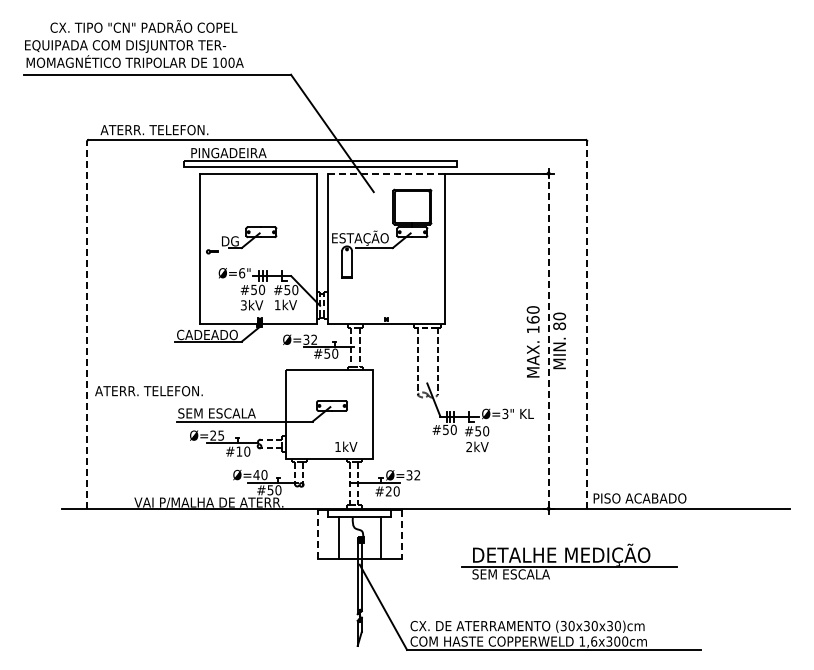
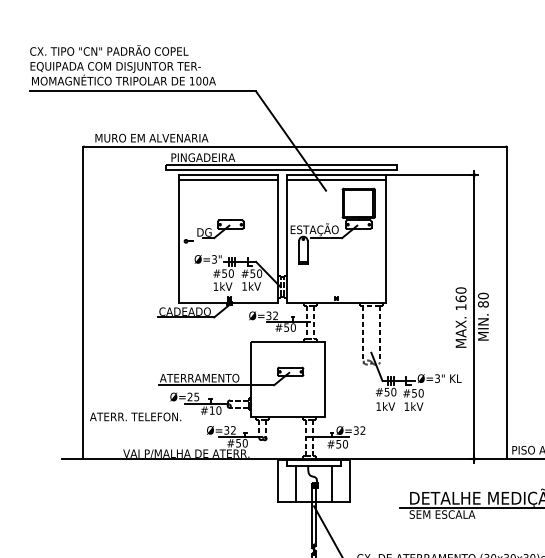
text: (143, 26) -> (108, 50), moved
text: (167, 130) -> (151, 138), ATERR. TELEFON. -> MURO EM ALVENARIA
line: (386, 173) -> (336, 174), dashed -> solid
line: (257, 178) -> (227, 179), added
line: (386, 178) -> (336, 179), added
text: (242, 273) -> (214, 259), Ø=6" -> Ø=3"
text: (243, 305) -> (215, 286), 3kV -> 1kV
line: (87, 324) -> (83, 302), dashed -> solid
line: (587, 324) -> (507, 302), dashed -> solid
line: (548, 340) -> (474, 316), dashed -> solid
text: (148, 391) -> (135, 417), moved
text: (224, 413) -> (199, 378), SEM ESCALA -> ATERRAMENTO
text: (346, 446) -> (385, 406), moved
text: (469, 446) -> (407, 406), 2kV -> 1kV
text: (260, 474) -> (230, 429), Ø=40 -> Ø=32
text: (388, 491) -> (338, 444), #20 -> #50
line: (317, 534) -> (278, 480), dashed -> solid
line: (402, 534) -> (350, 480), dashed -> solid

